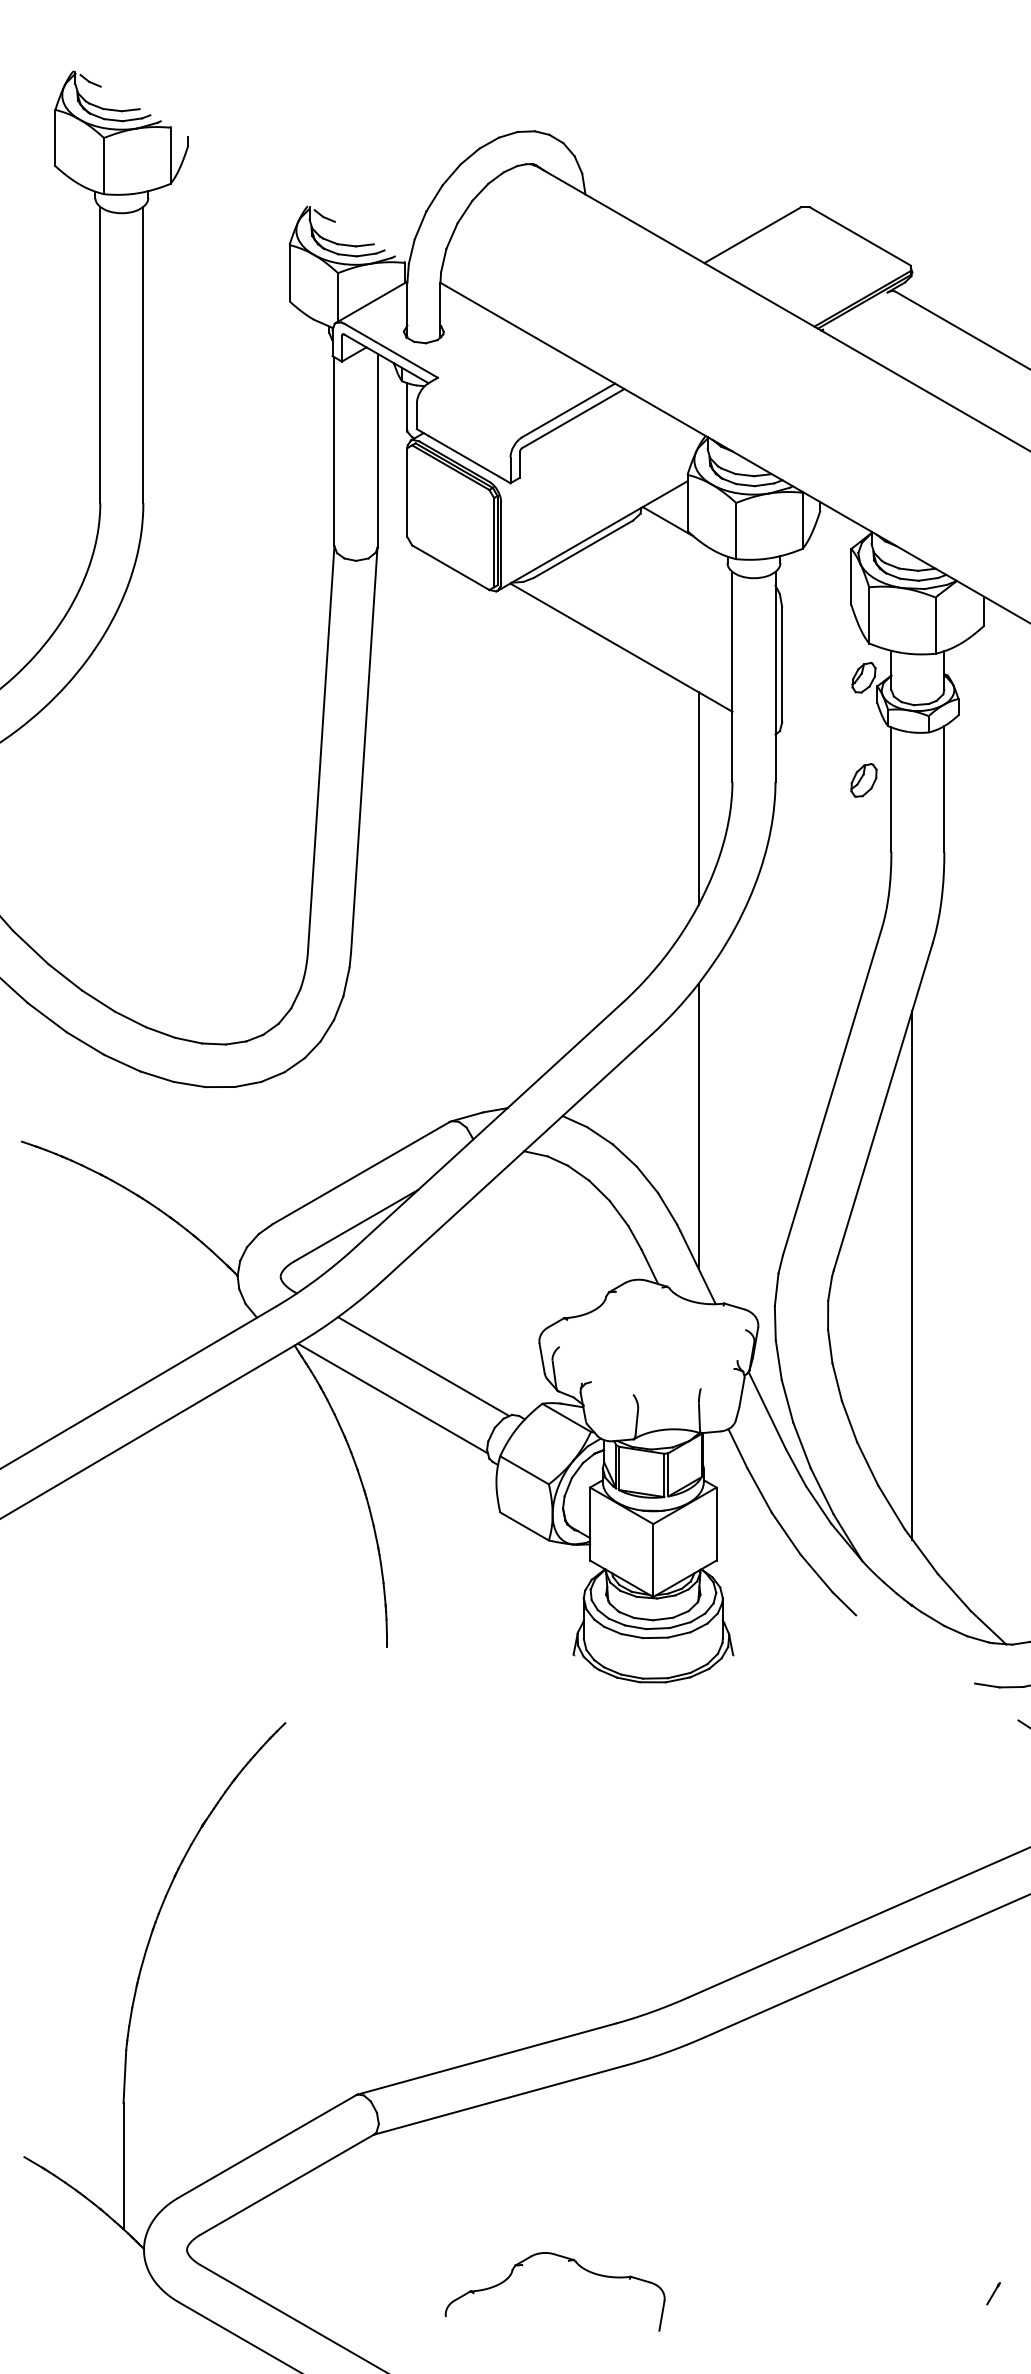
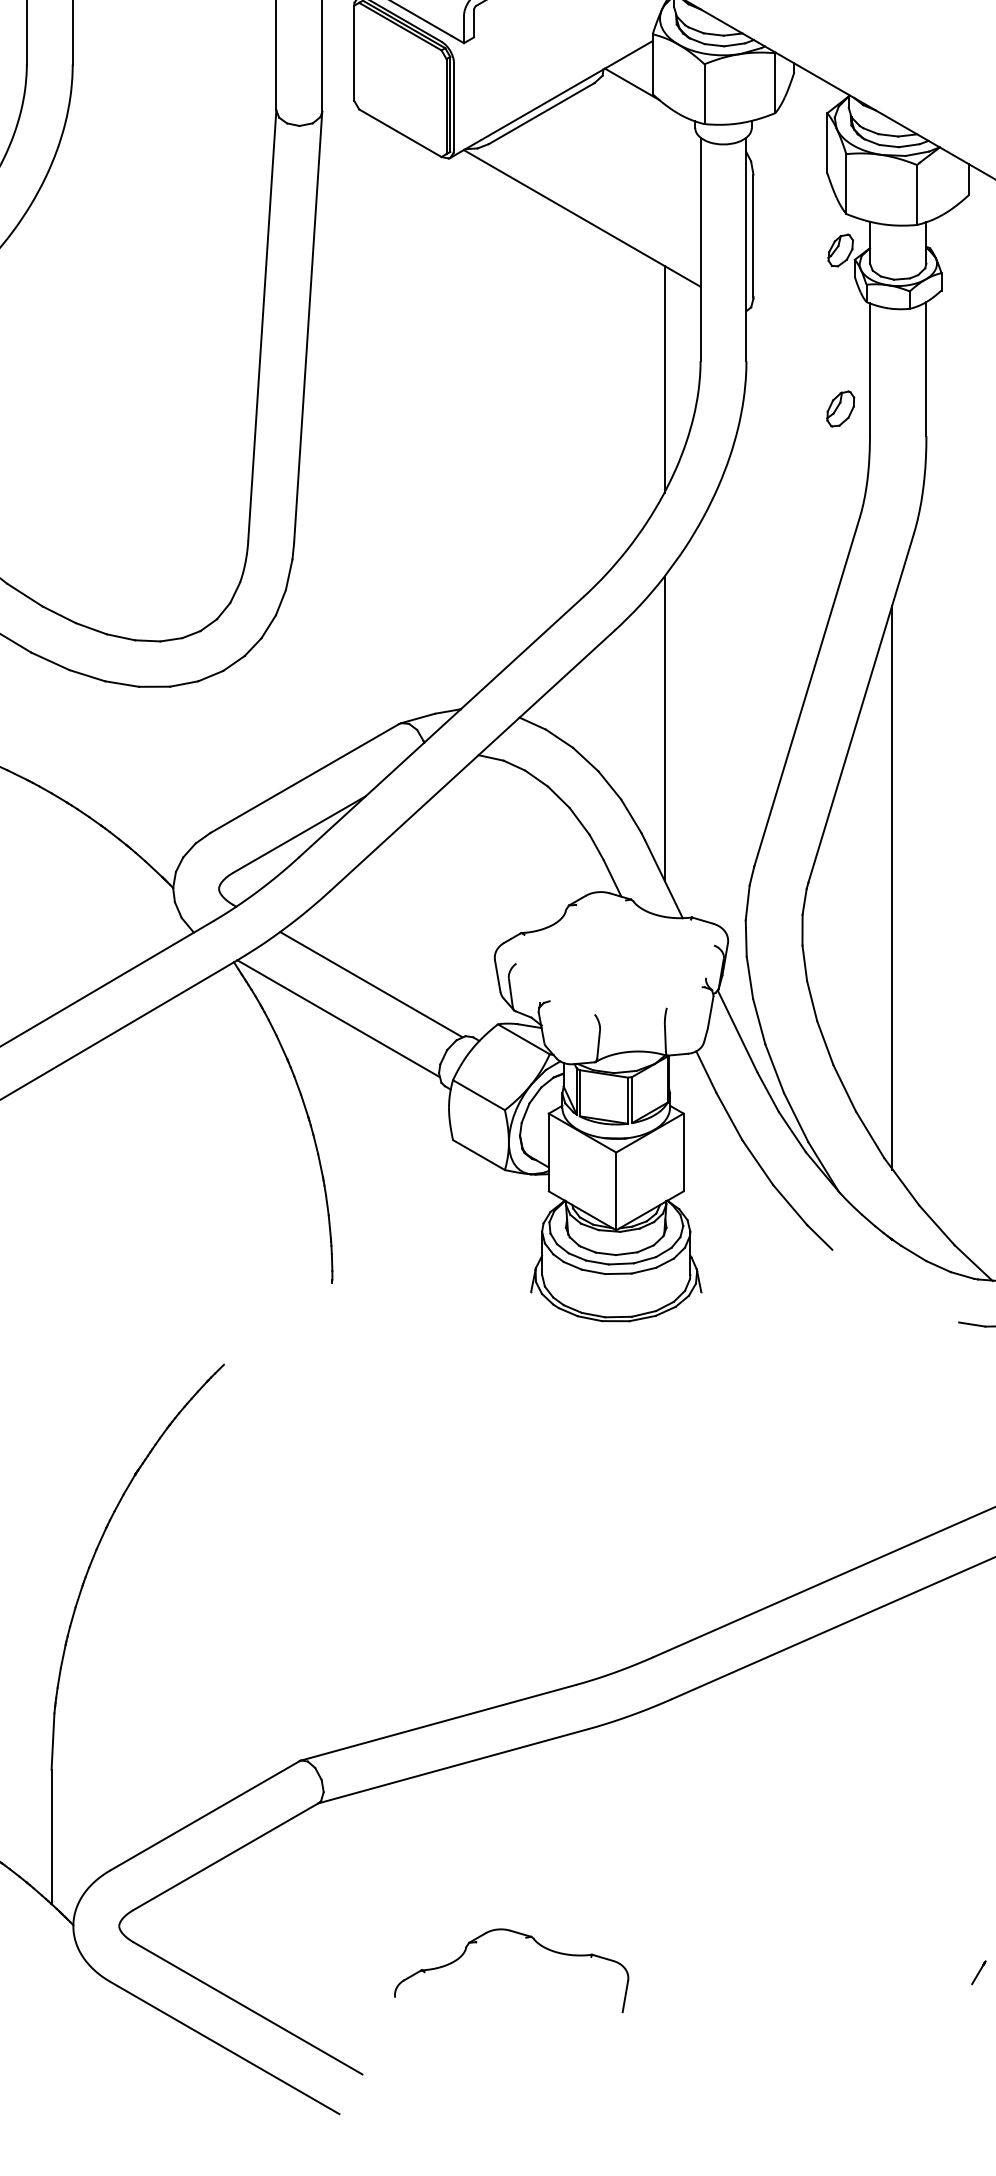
part: (863, 780) -> (840, 409), moved

